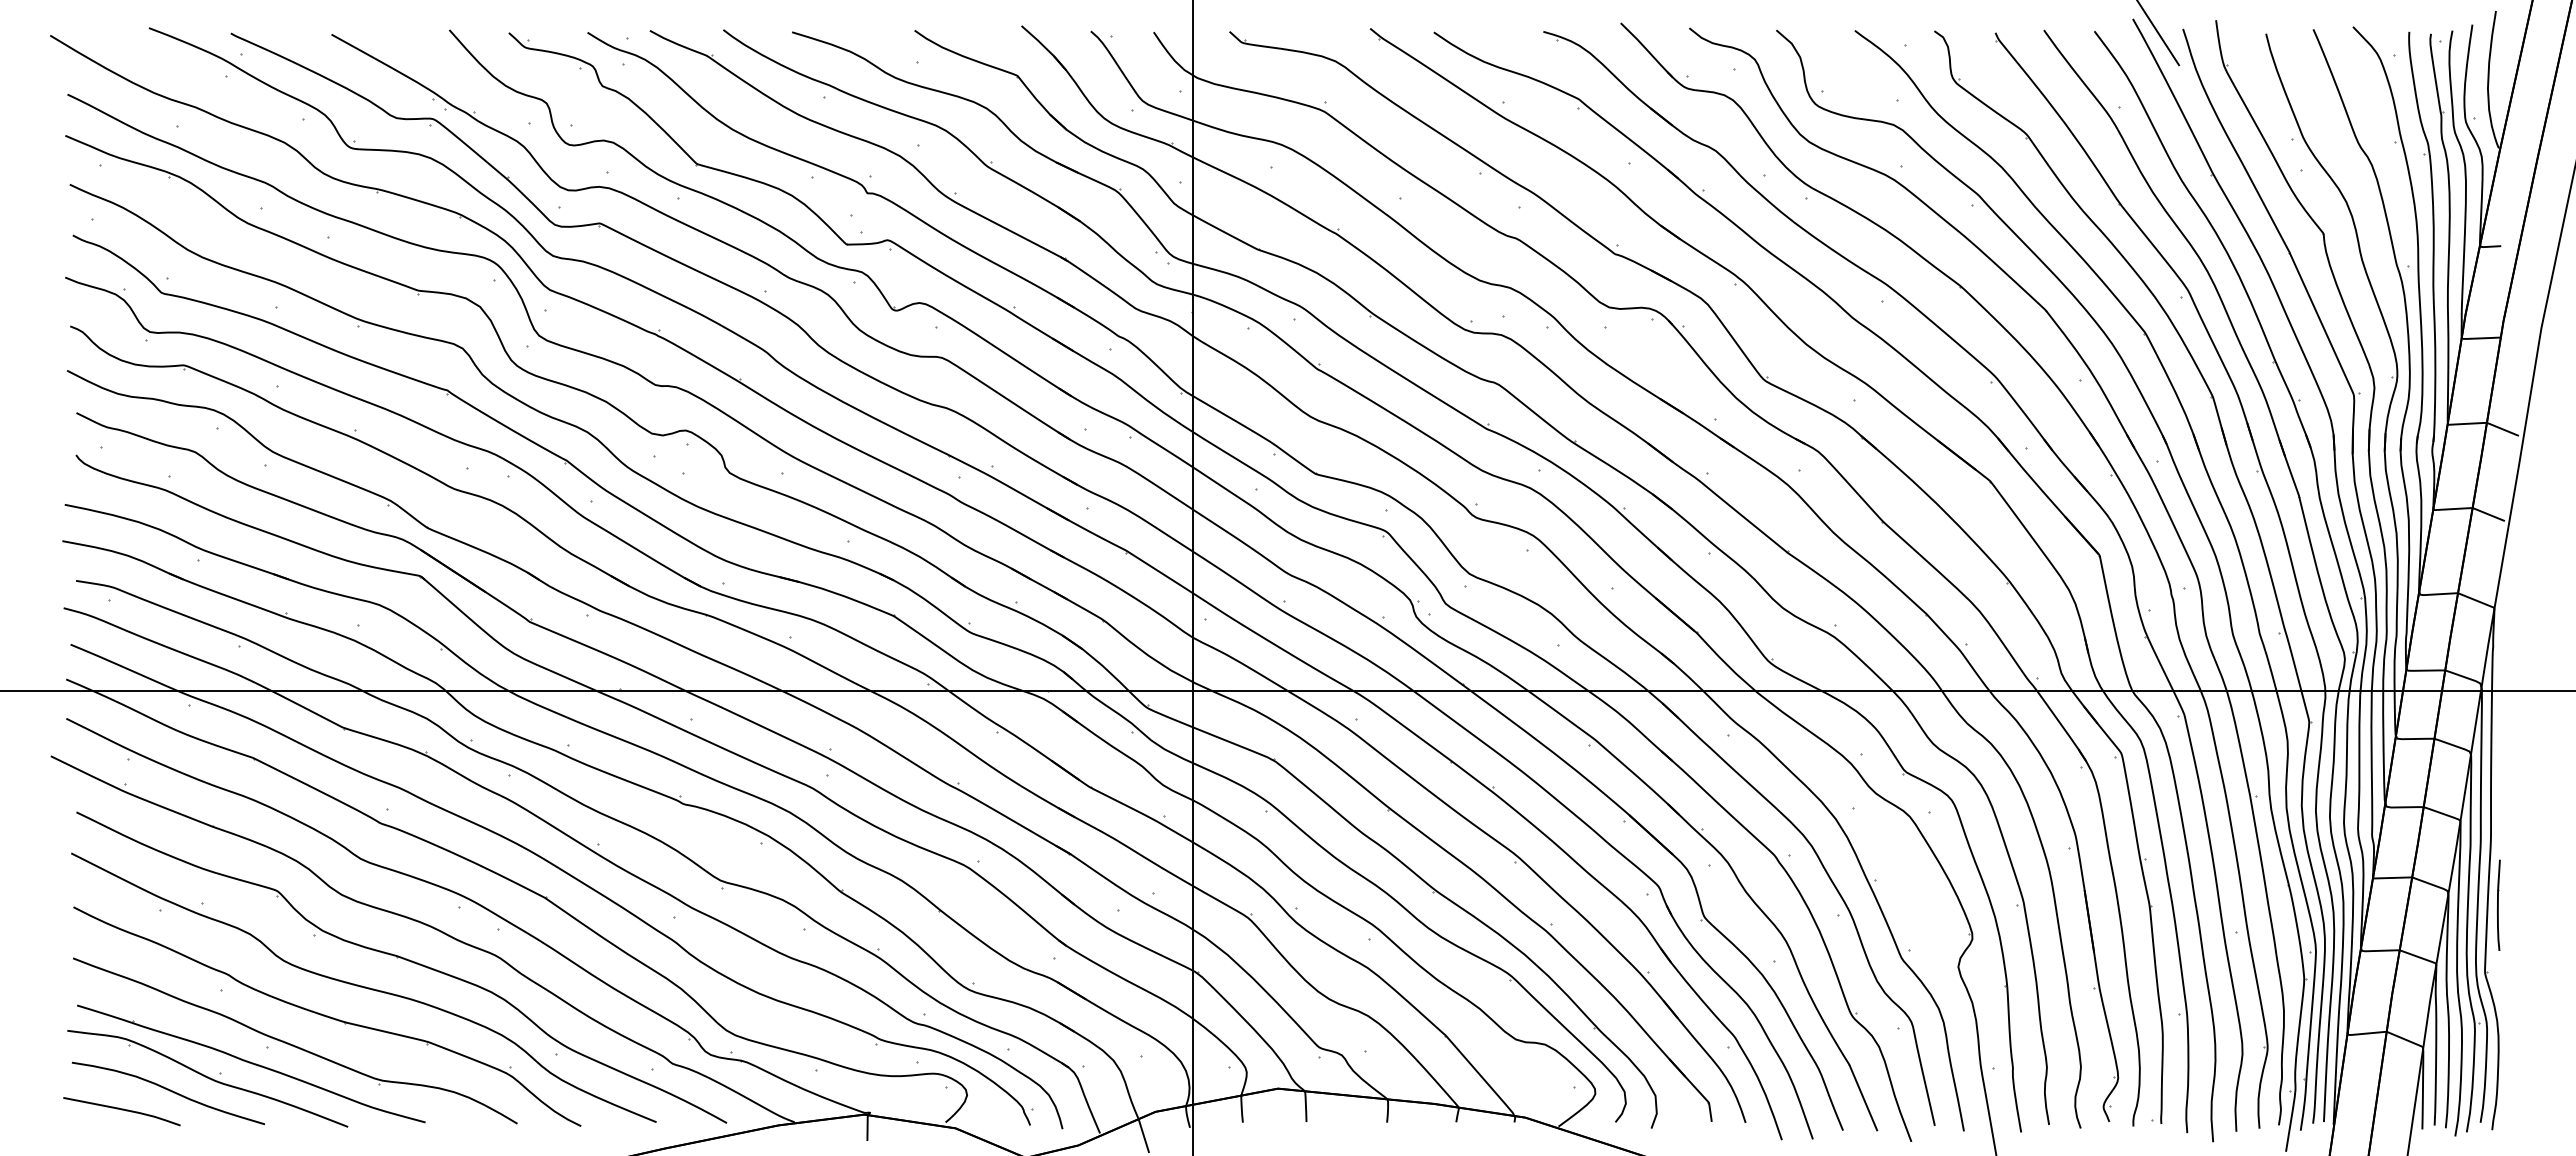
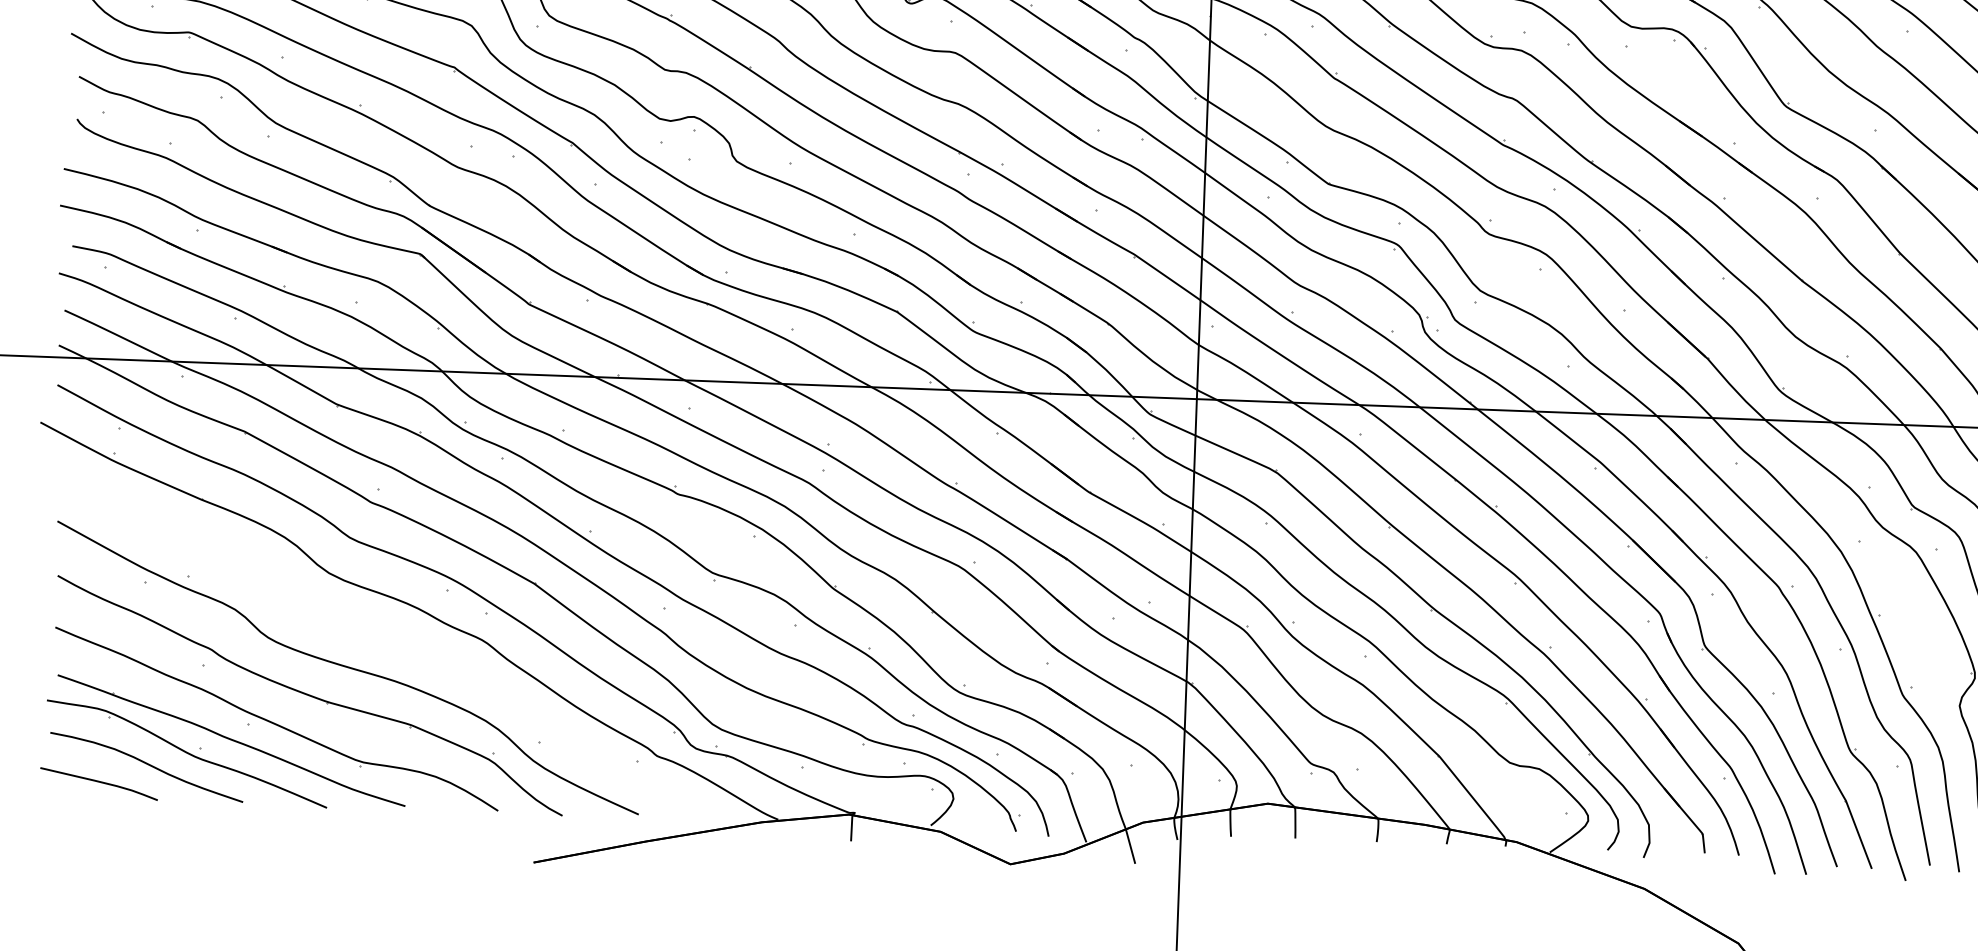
part: (402, 959) -> (388, 640), removed

